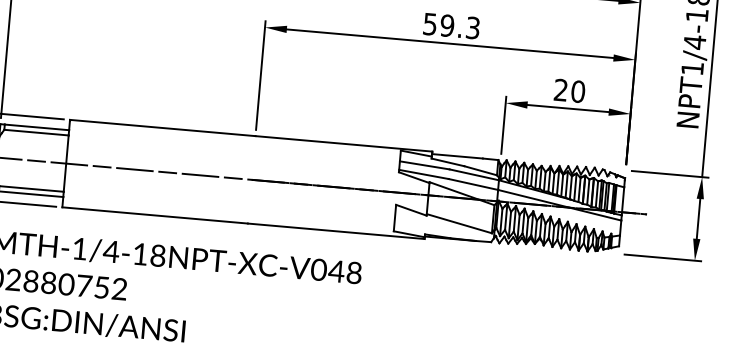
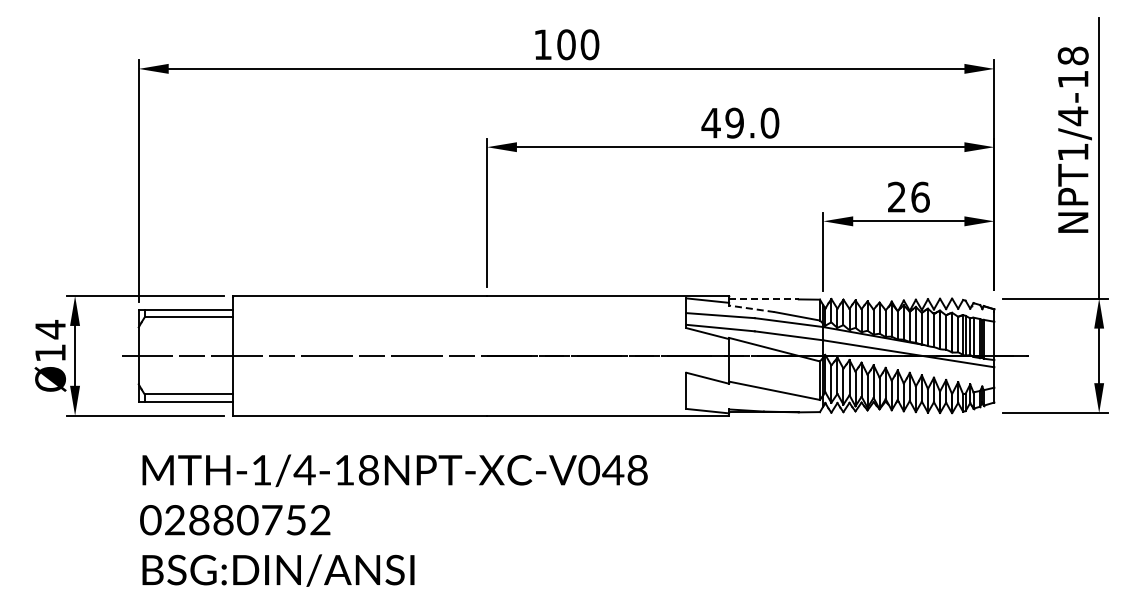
text: (451, 25) -> (740, 122), 59.3 -> 49.0
text: (578, 91) -> (920, 196), 20 -> 26
line: (457, 156) -> (763, 299), solid -> dashed
line: (447, 162) -> (751, 308), solid -> dashed

